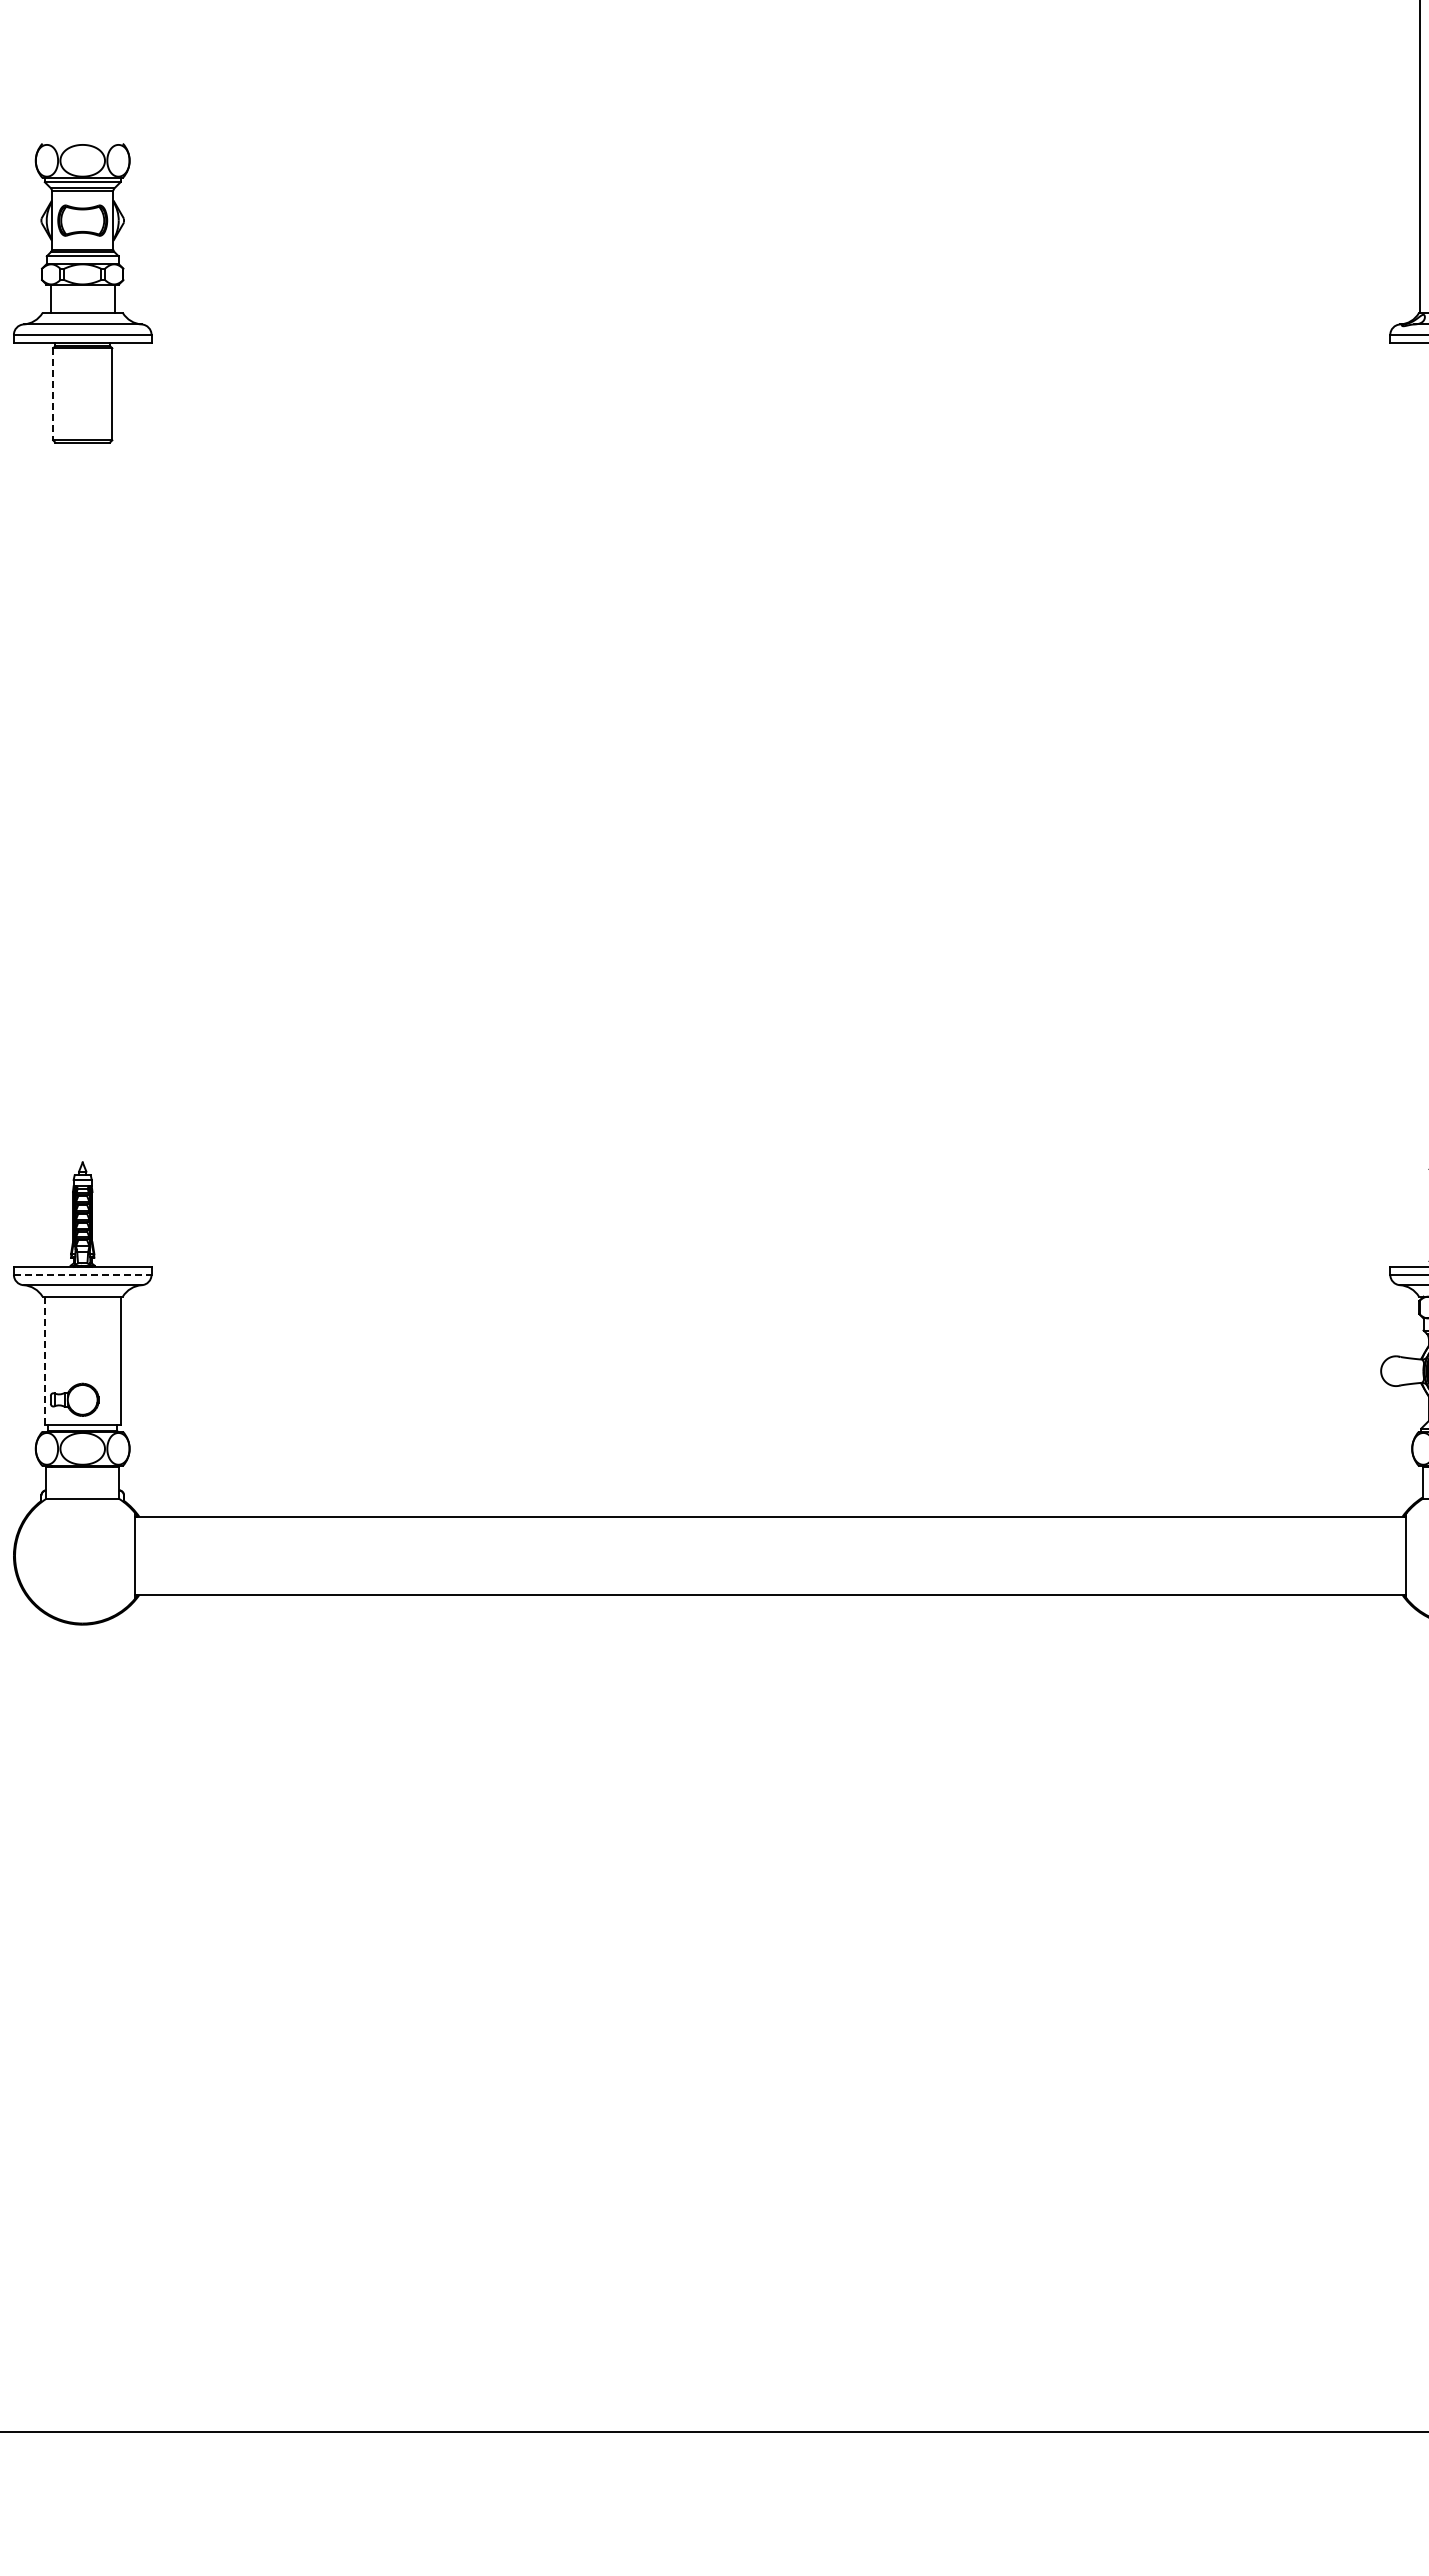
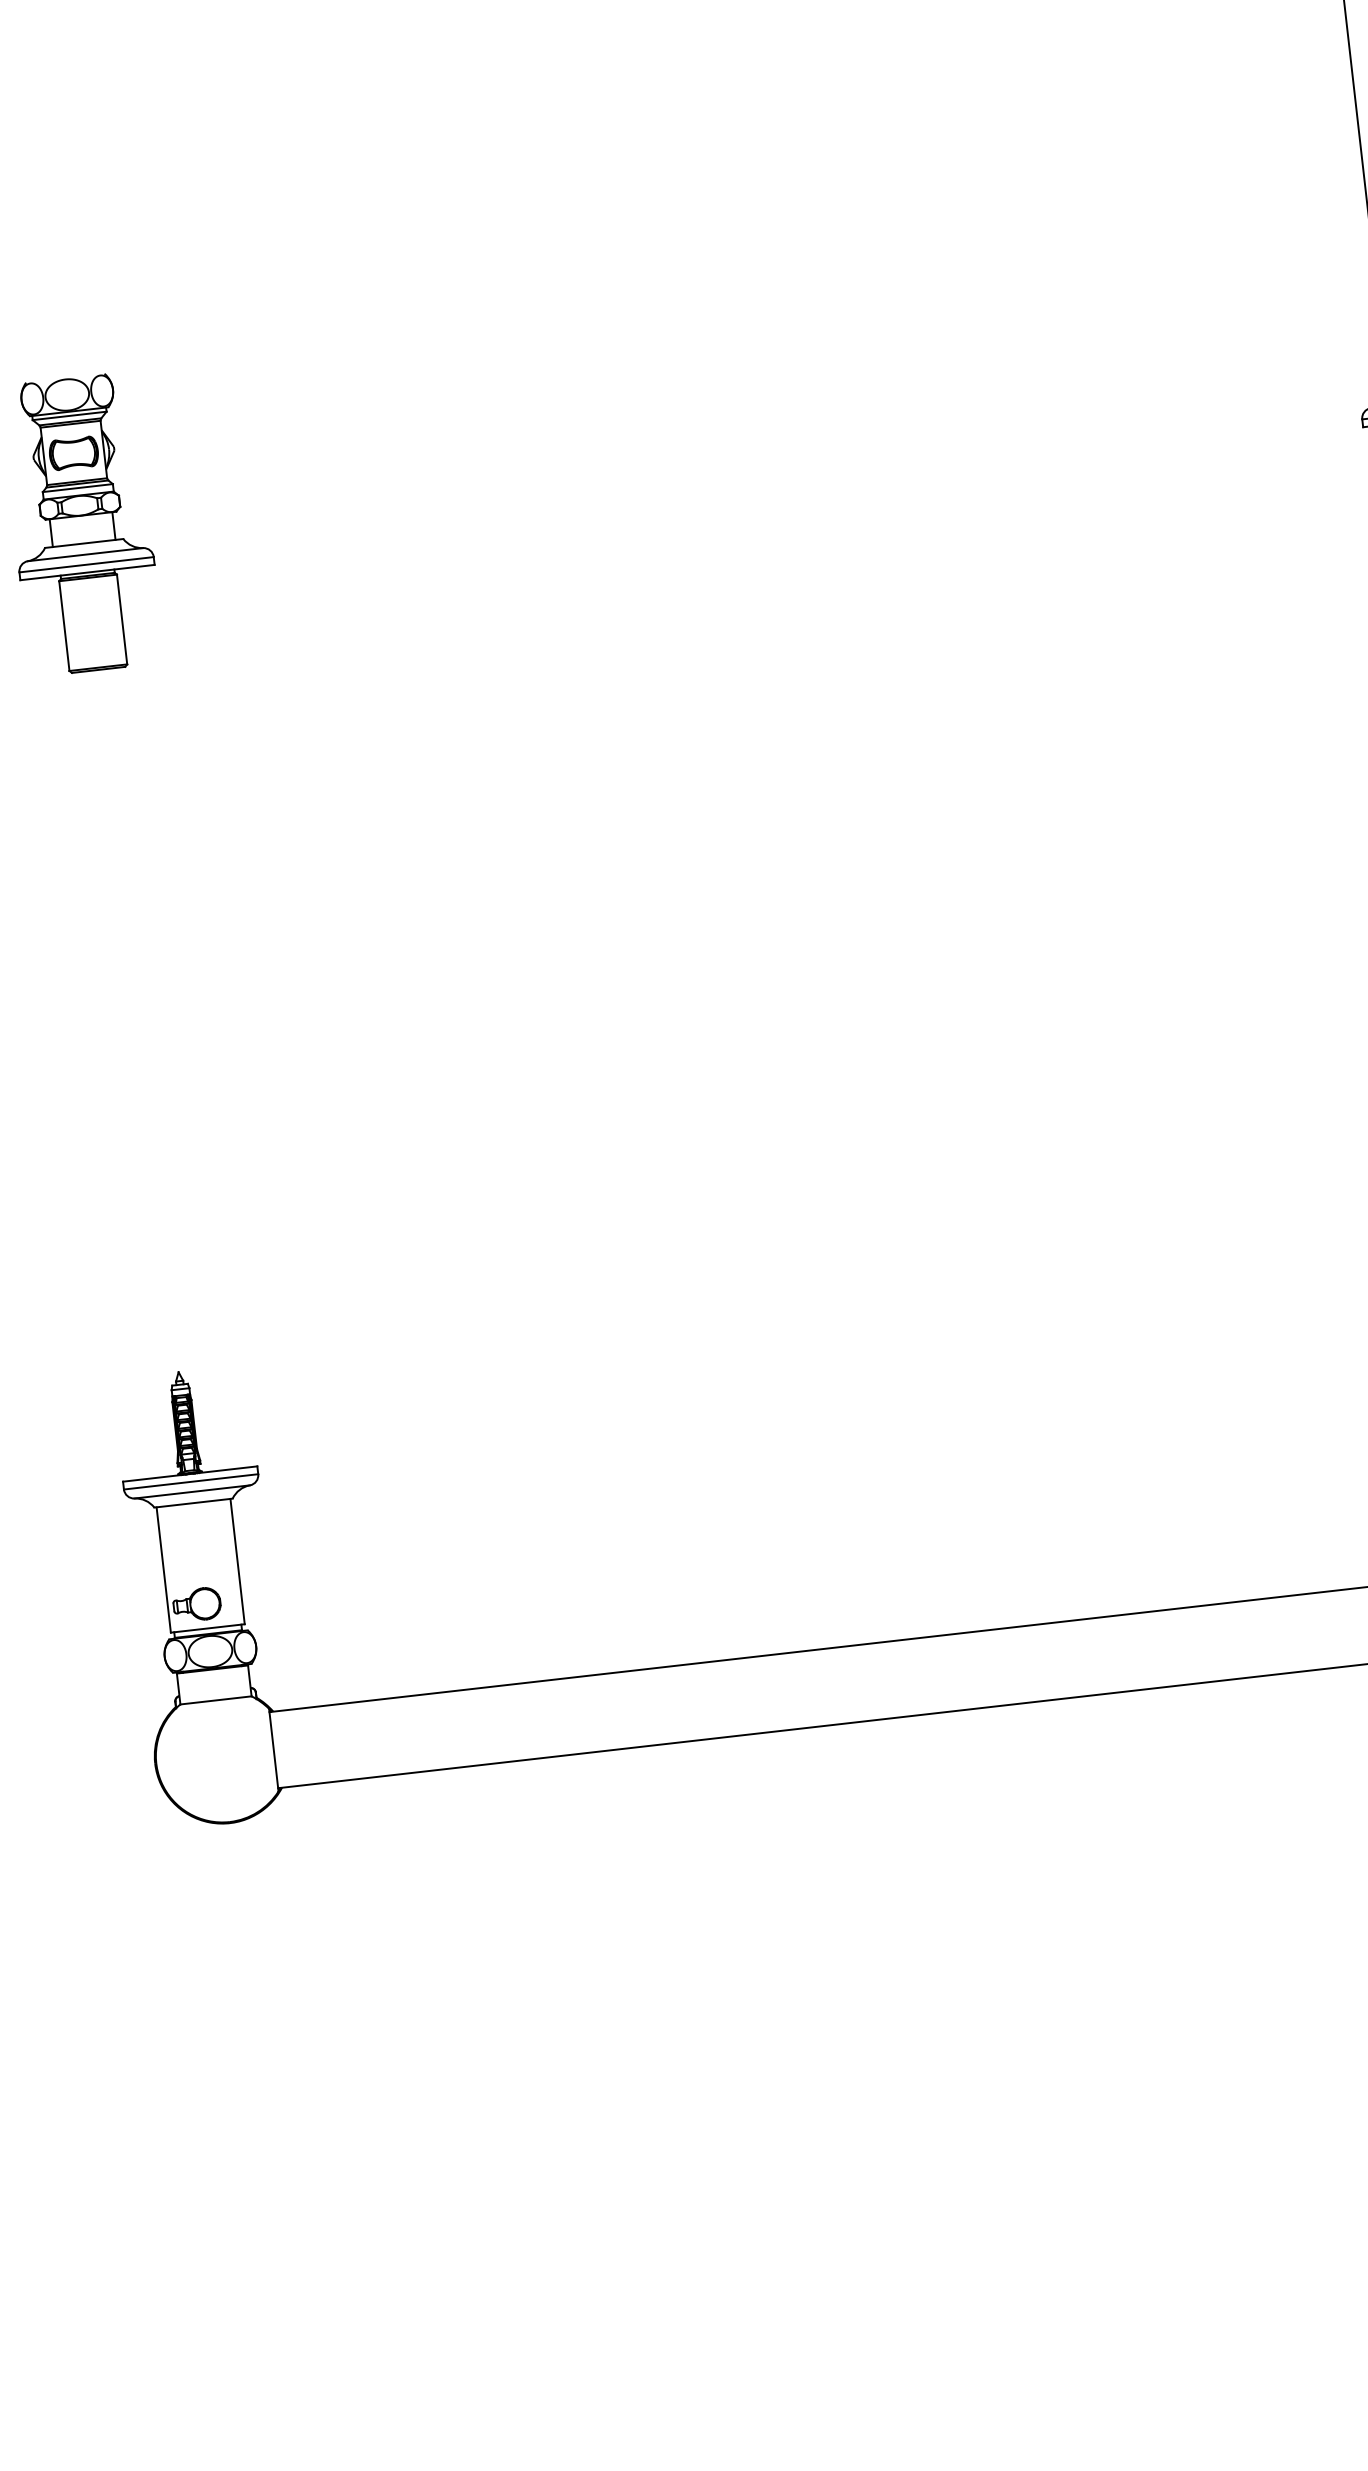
line: (53, 394) -> (64, 626), dashed -> solid
line: (82, 1274) -> (190, 1481), dashed -> solid
line: (44, 1361) -> (163, 1570), dashed -> solid

